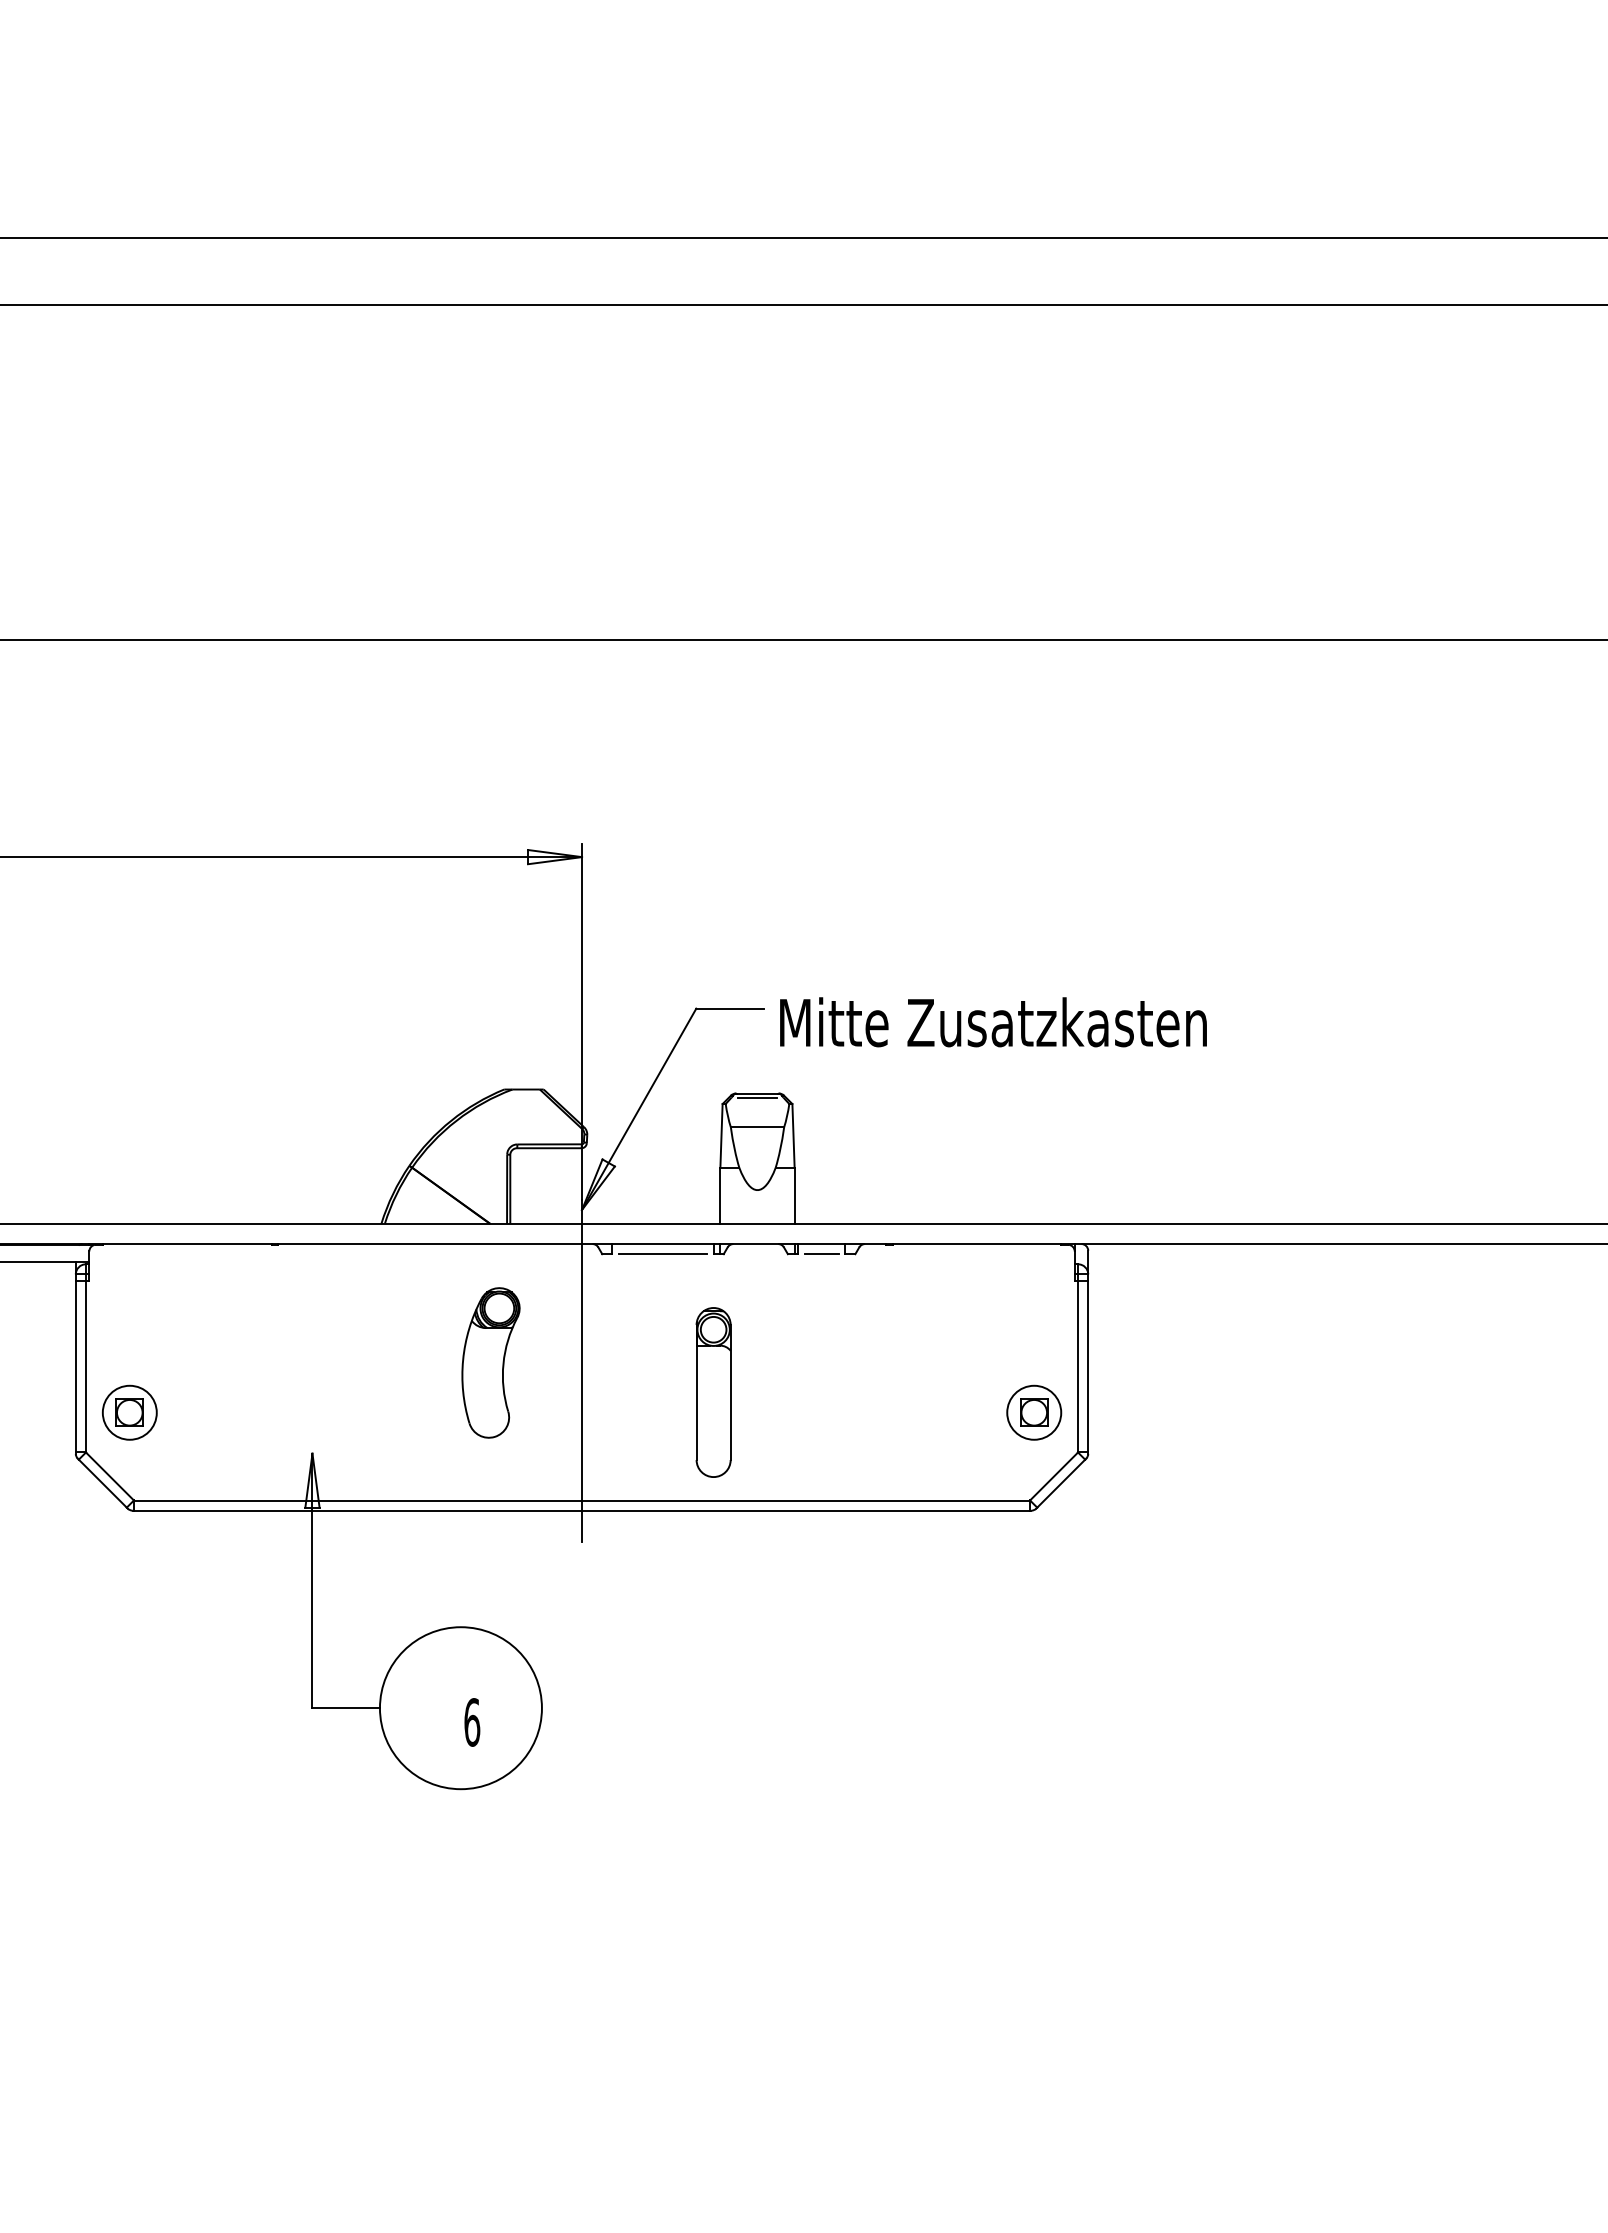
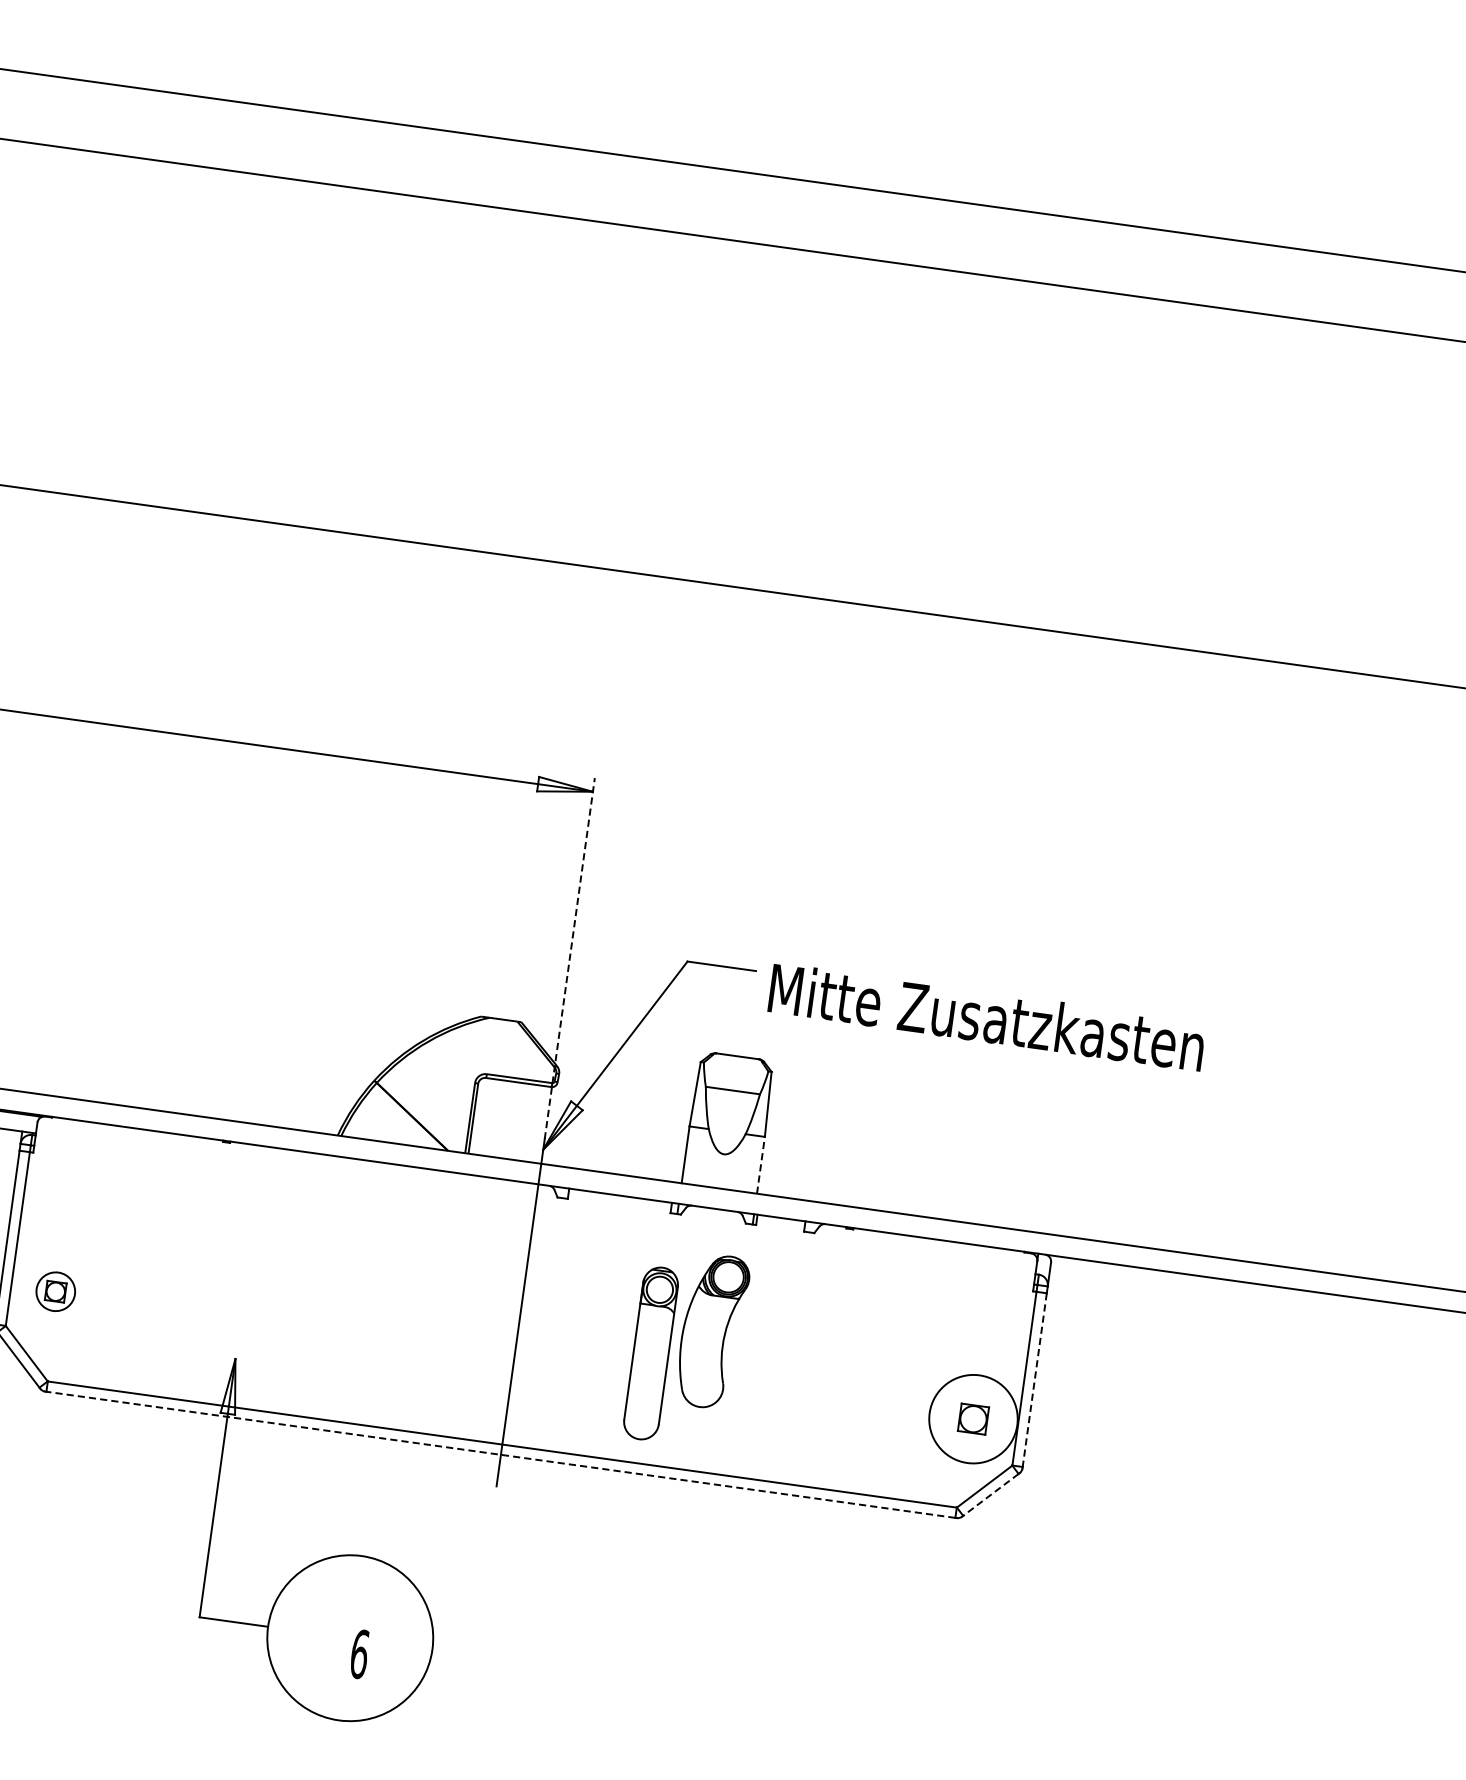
line: (582, 1021) -> (570, 958), solid -> dashed
line: (757, 1097) -> (737, 1060), removed
line: (794, 1195) -> (760, 1164), solid -> dashed
line: (662, 1254) -> (618, 1206), removed
line: (821, 1254) -> (779, 1228), removed
part: (490, 1362) -> (711, 1330), moved
line: (1088, 1366) -> (1035, 1379), solid -> dashed
part: (129, 1412) -> (55, 1291), size x0.7
circle: (1034, 1412) -> (973, 1418), size x1.6
line: (1061, 1483) -> (991, 1494), solid -> dashed
line: (582, 1510) -> (501, 1454), solid -> dashed

